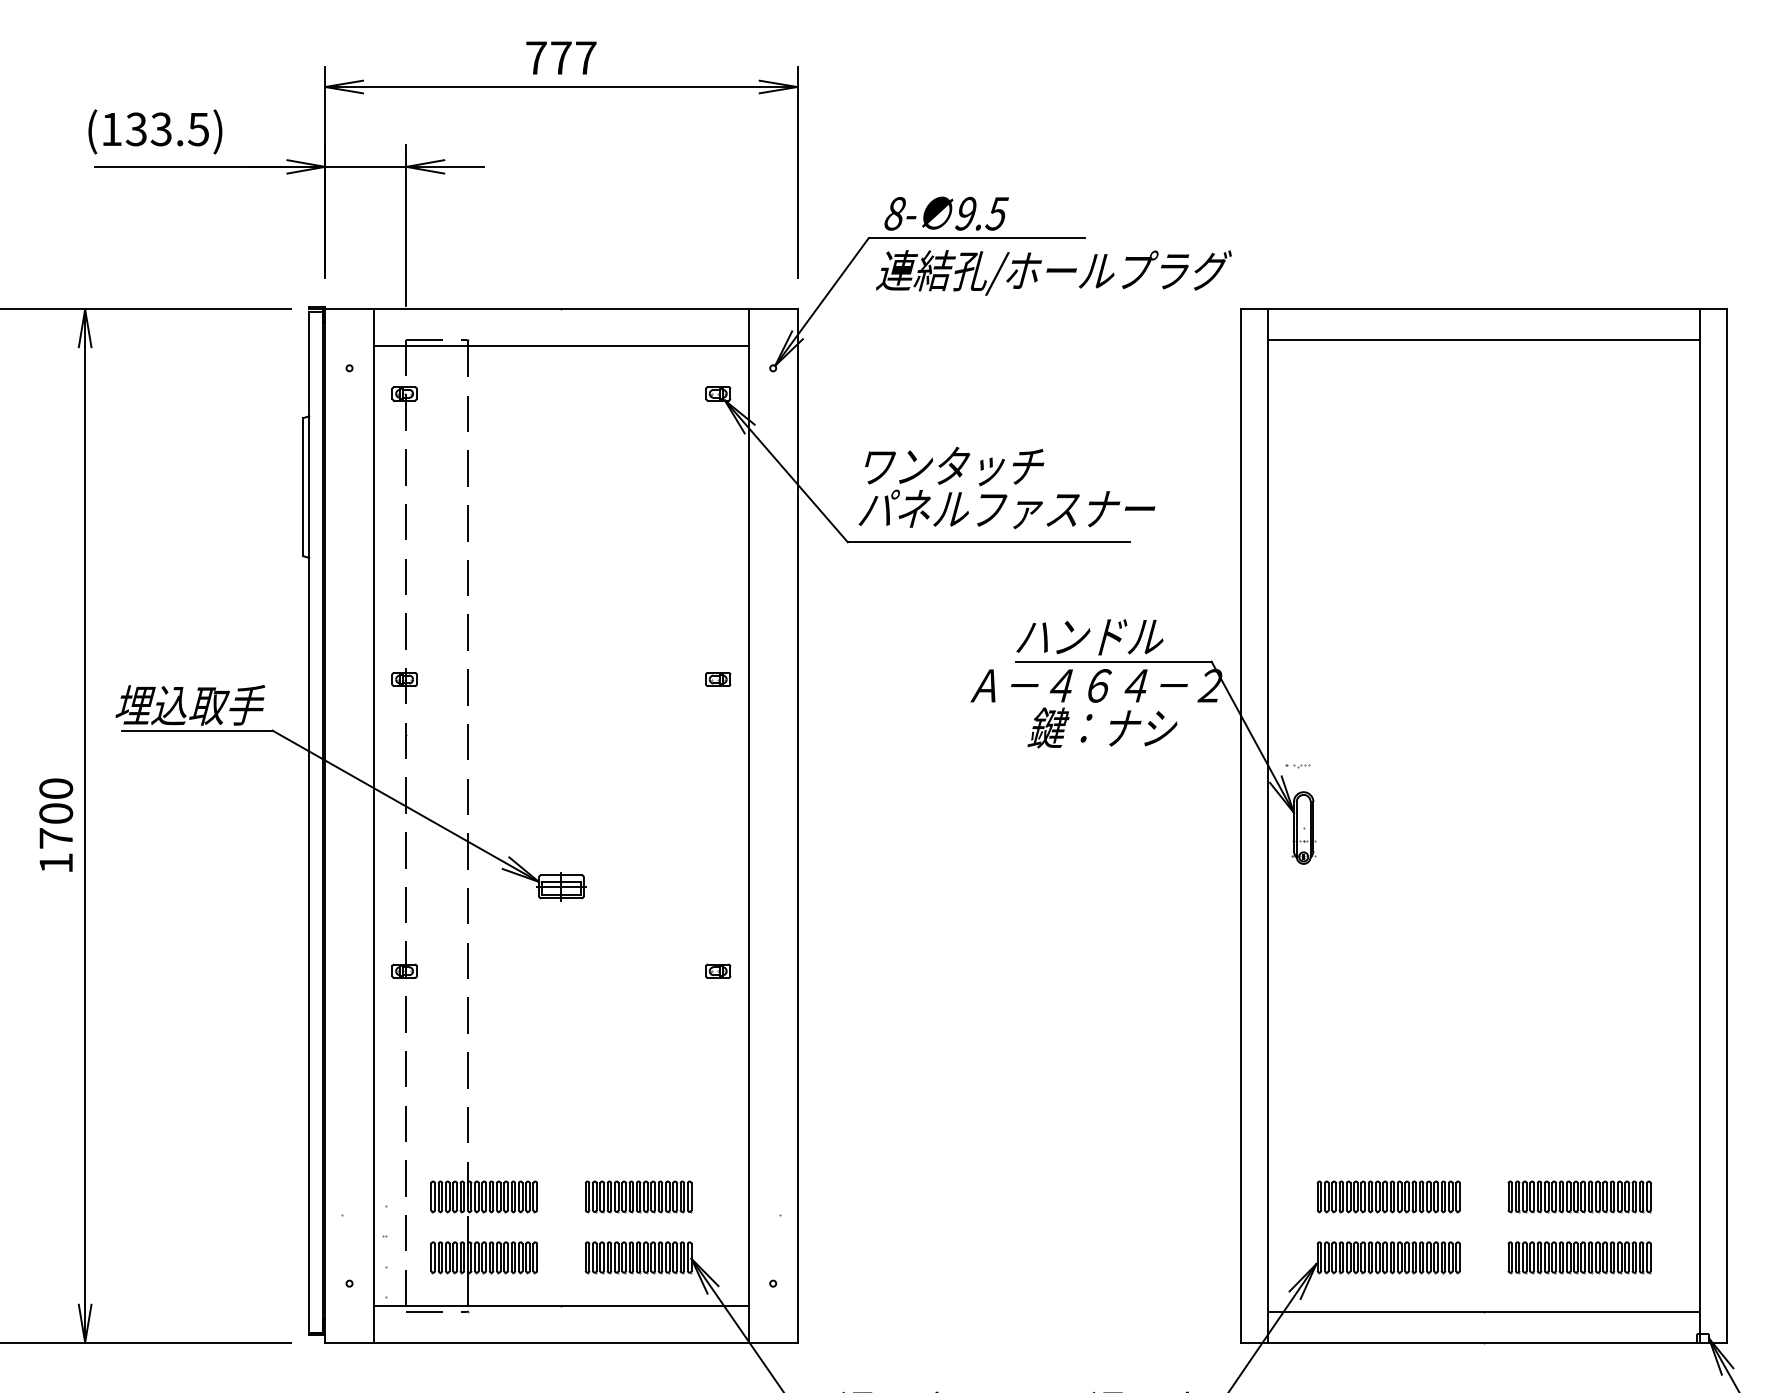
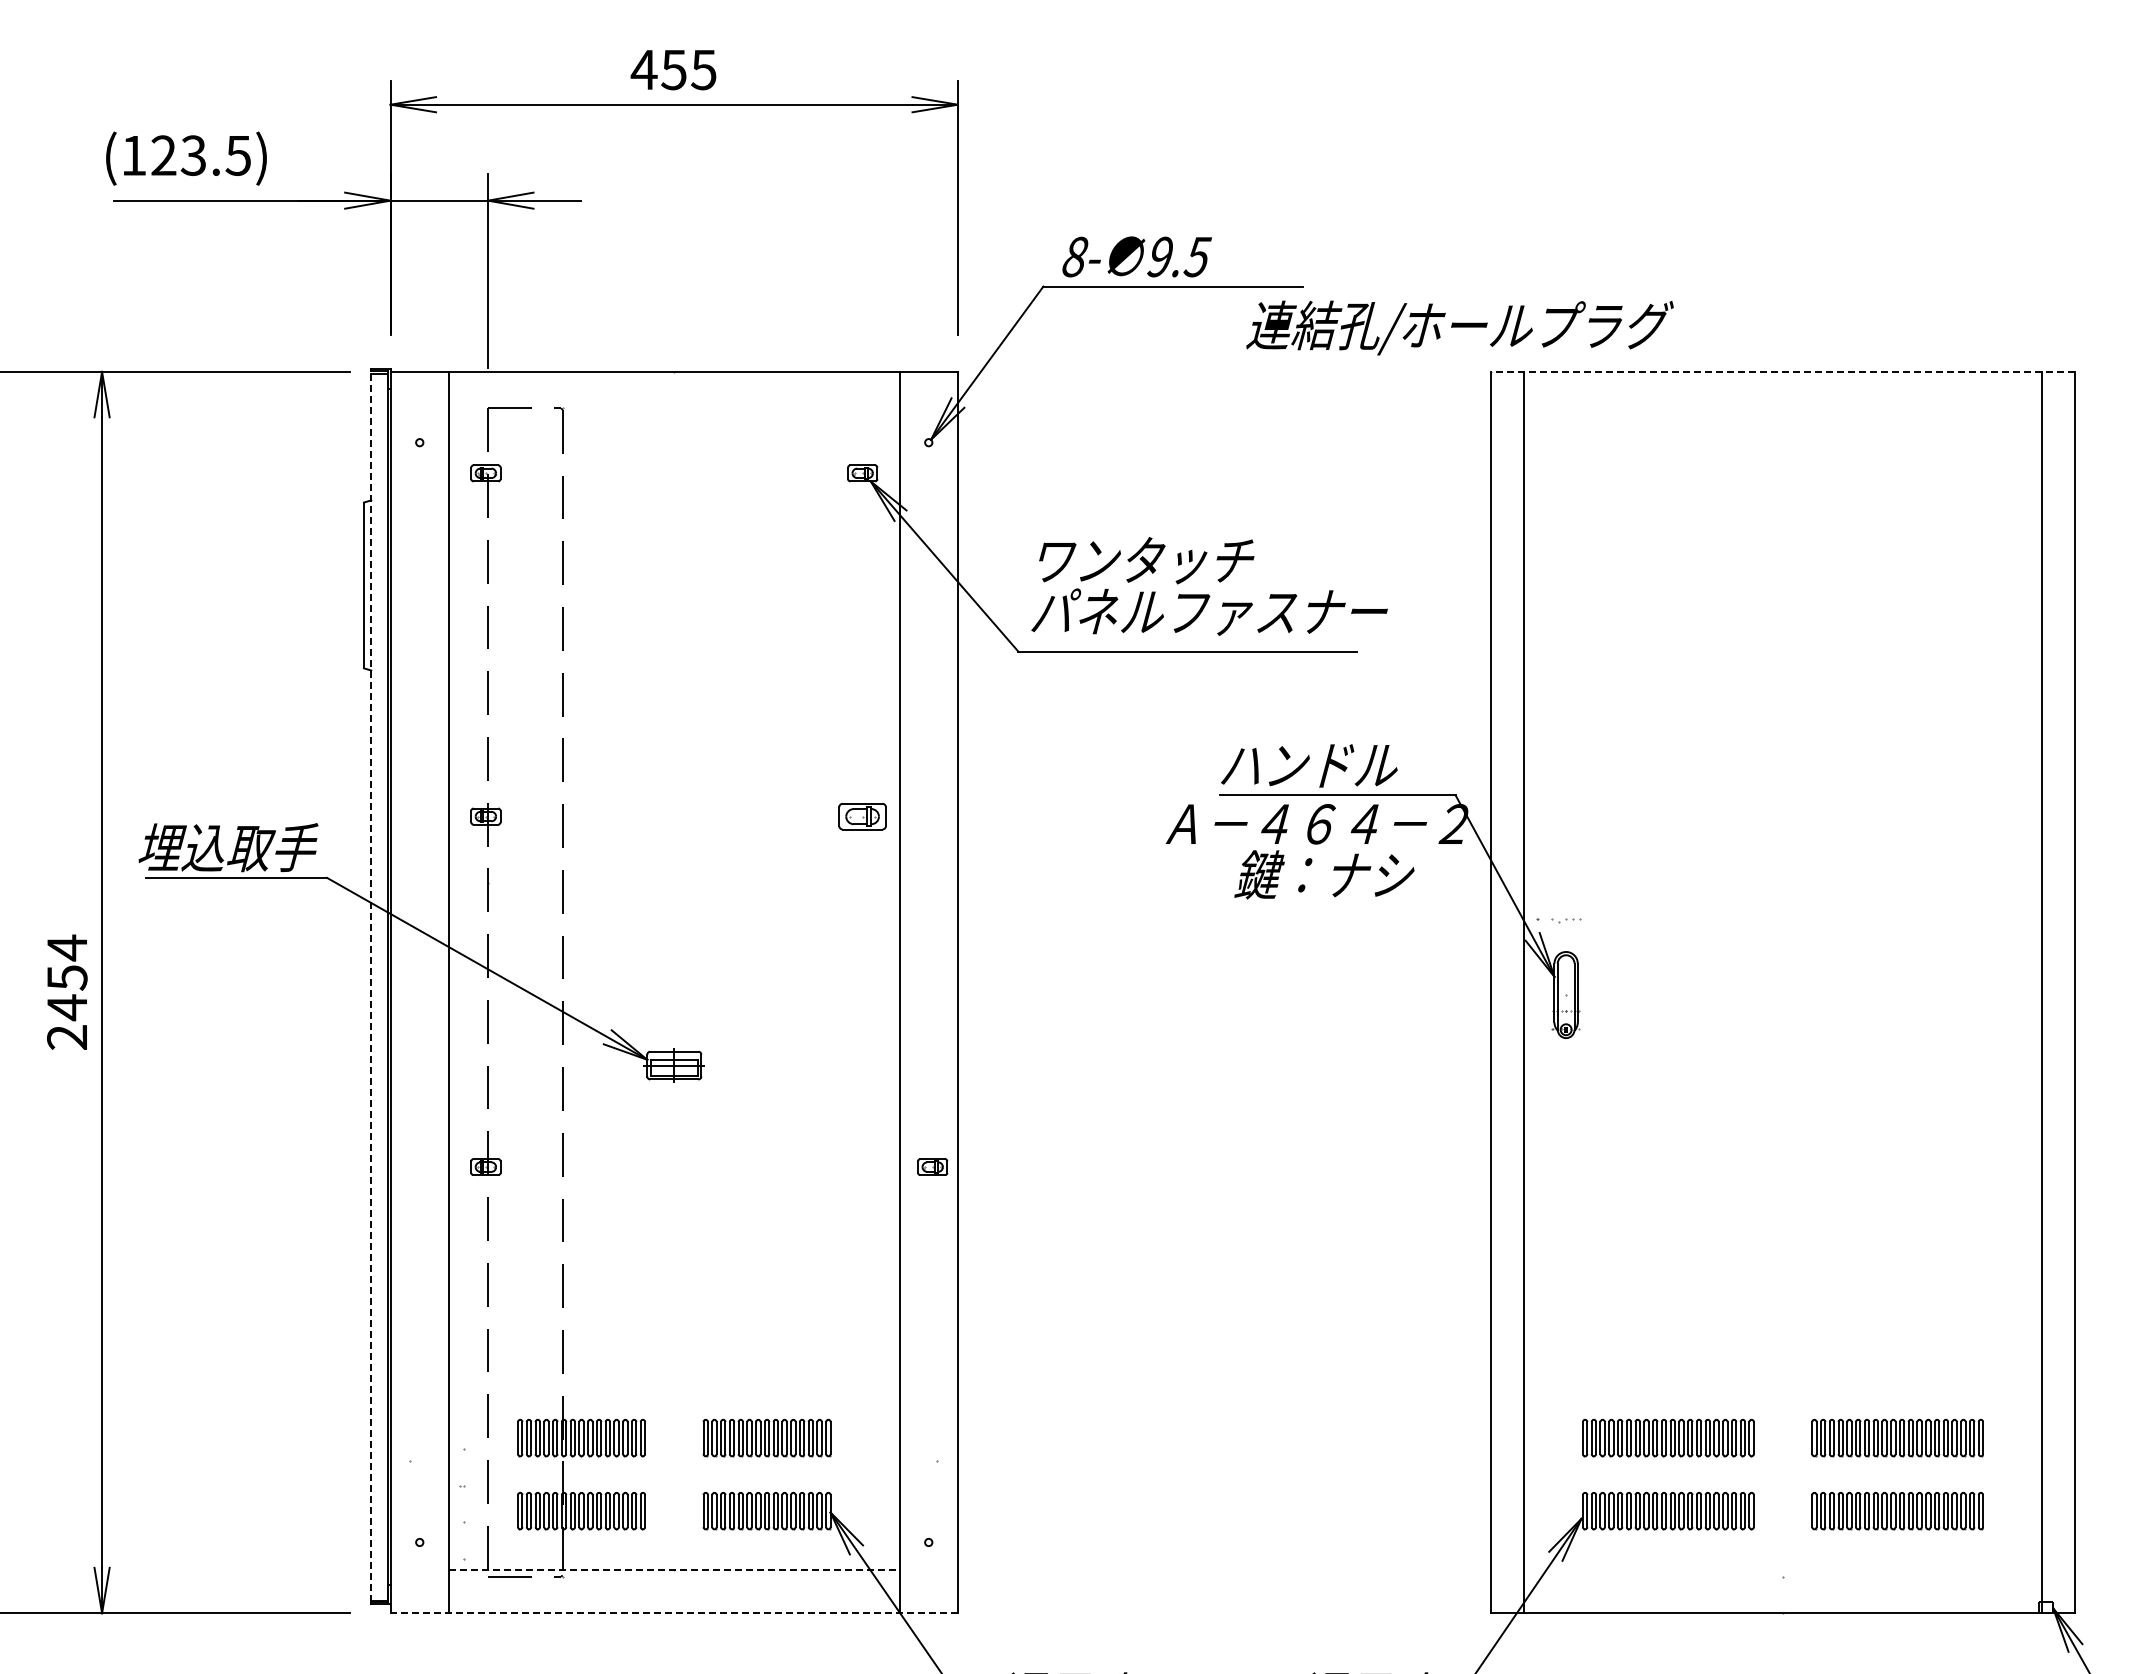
text: (560, 58) -> (673, 70), 777 -> 455
text: (136, 129) -> (163, 155), (133.5) -> (123.5)
text: (1053, 272) -> (1459, 327), moved
line: (1483, 309) -> (1782, 371), solid -> dashed
line: (1483, 339) -> (1782, 408), removed
line: (560, 345) -> (673, 415), removed
part: (718, 679) -> (862, 816), size x1.6
part: (1297, 765) -> (1558, 920), size x1.6
line: (309, 822) -> (371, 988), solid -> dashed
text: (56, 825) -> (67, 991), 1700 -> 2454
part: (718, 970) -> (932, 1166), moved
line: (561, 1306) -> (674, 1569), solid -> dashed
line: (1483, 1311) -> (1782, 1576), removed
line: (561, 1342) -> (674, 1613), solid -> dashed

